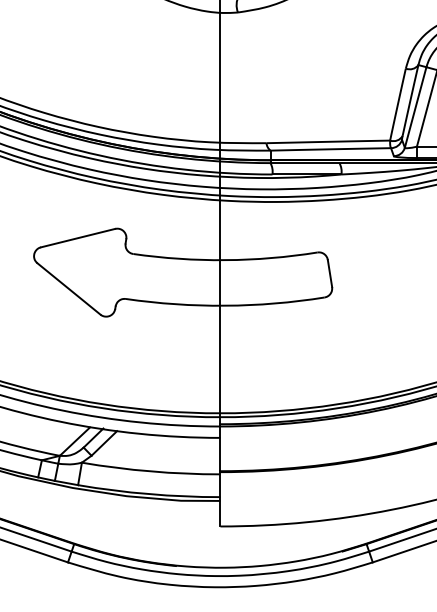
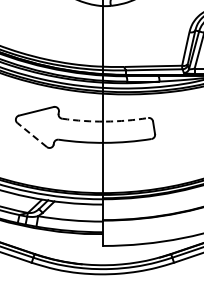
arc: (225, 259) -> (105, 121), solid -> dashed
line: (69, 289) -> (32, 135), solid -> dashed

